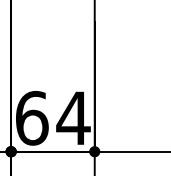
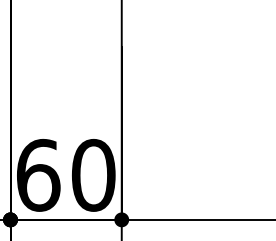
text: (73, 117) -> (93, 174), 64 -> 60

